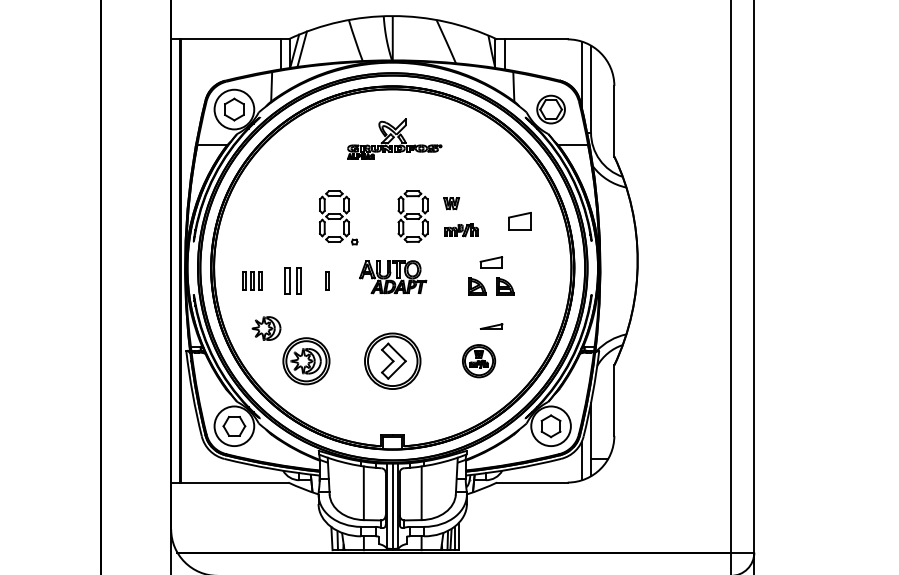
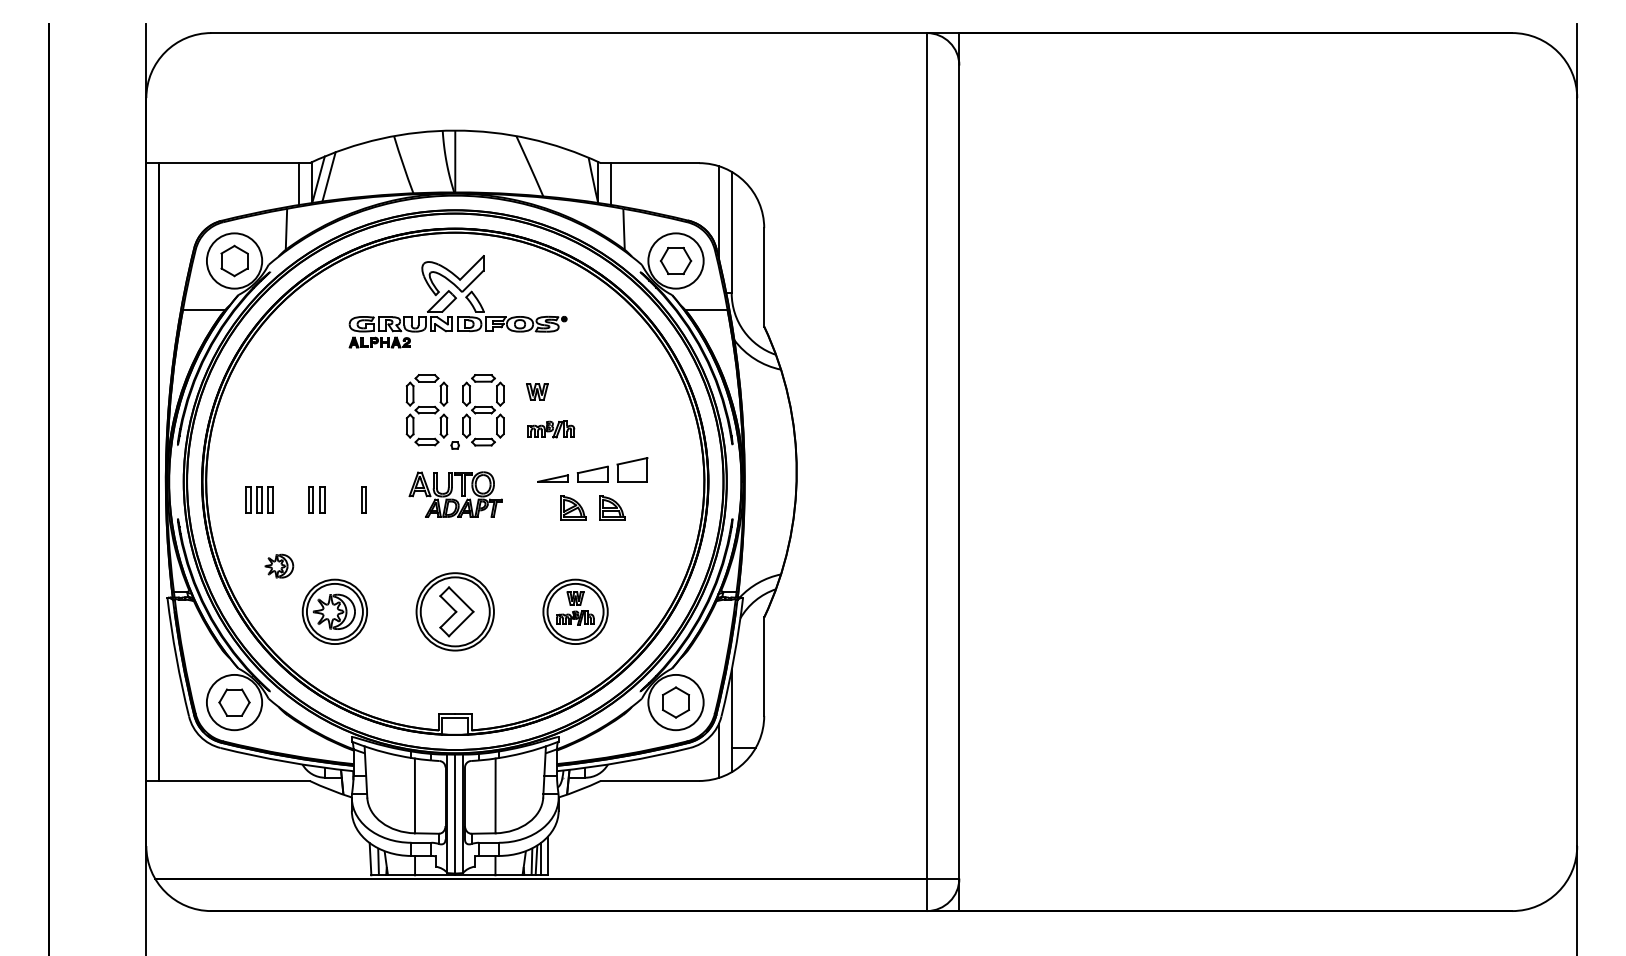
circle: (550, 109) -> (675, 260), size x1.43
part: (394, 138) -> (457, 301), size x1.67
part: (338, 217) -> (432, 411), moved
part: (519, 221) -> (632, 469), moved
part: (293, 280) -> (316, 499), size x0.71
part: (491, 326) -> (552, 478), moved
part: (266, 328) -> (279, 565), size x0.71
part: (478, 361) -> (575, 611), size x1.43

